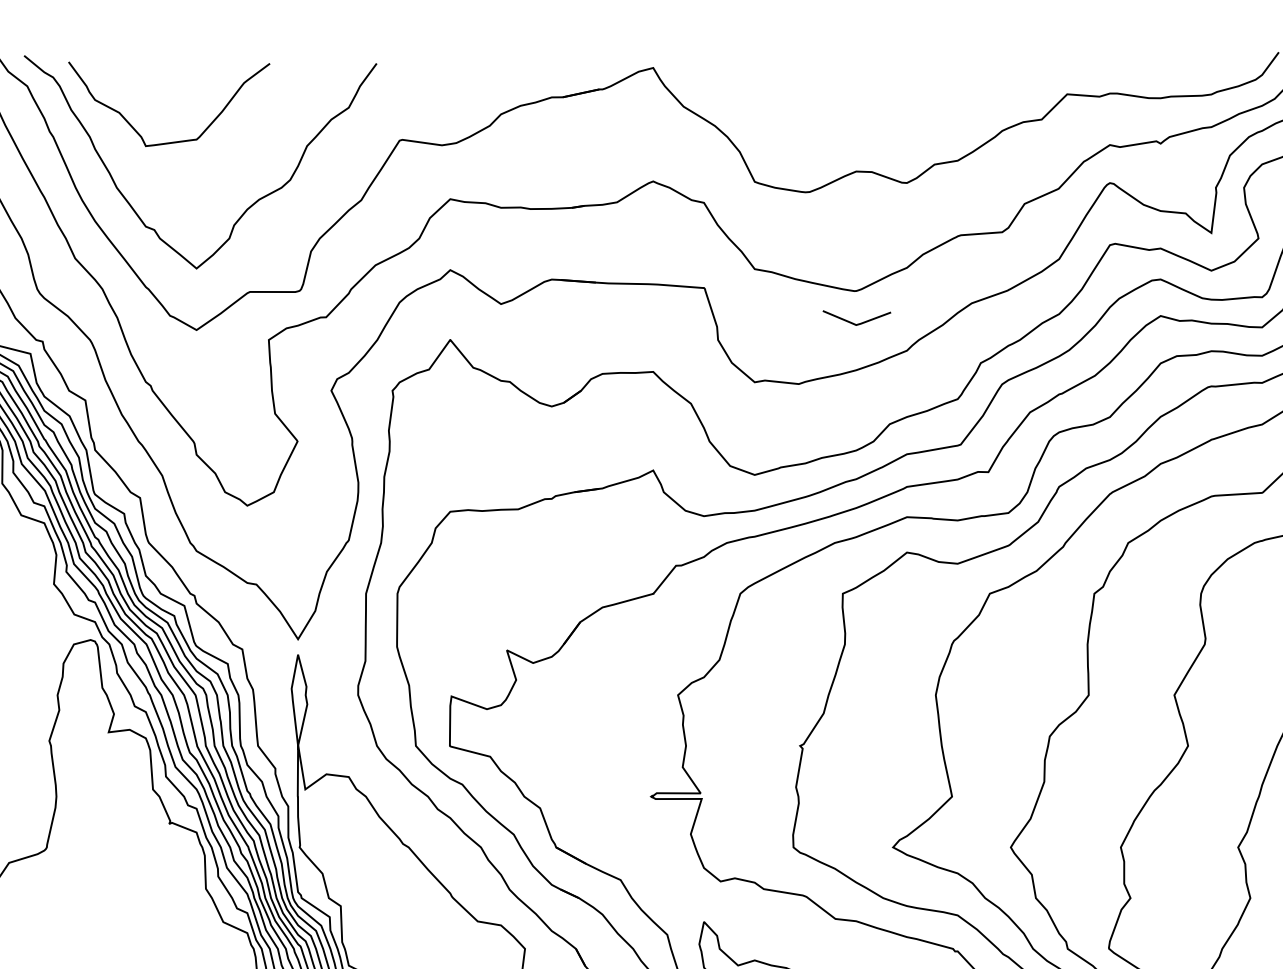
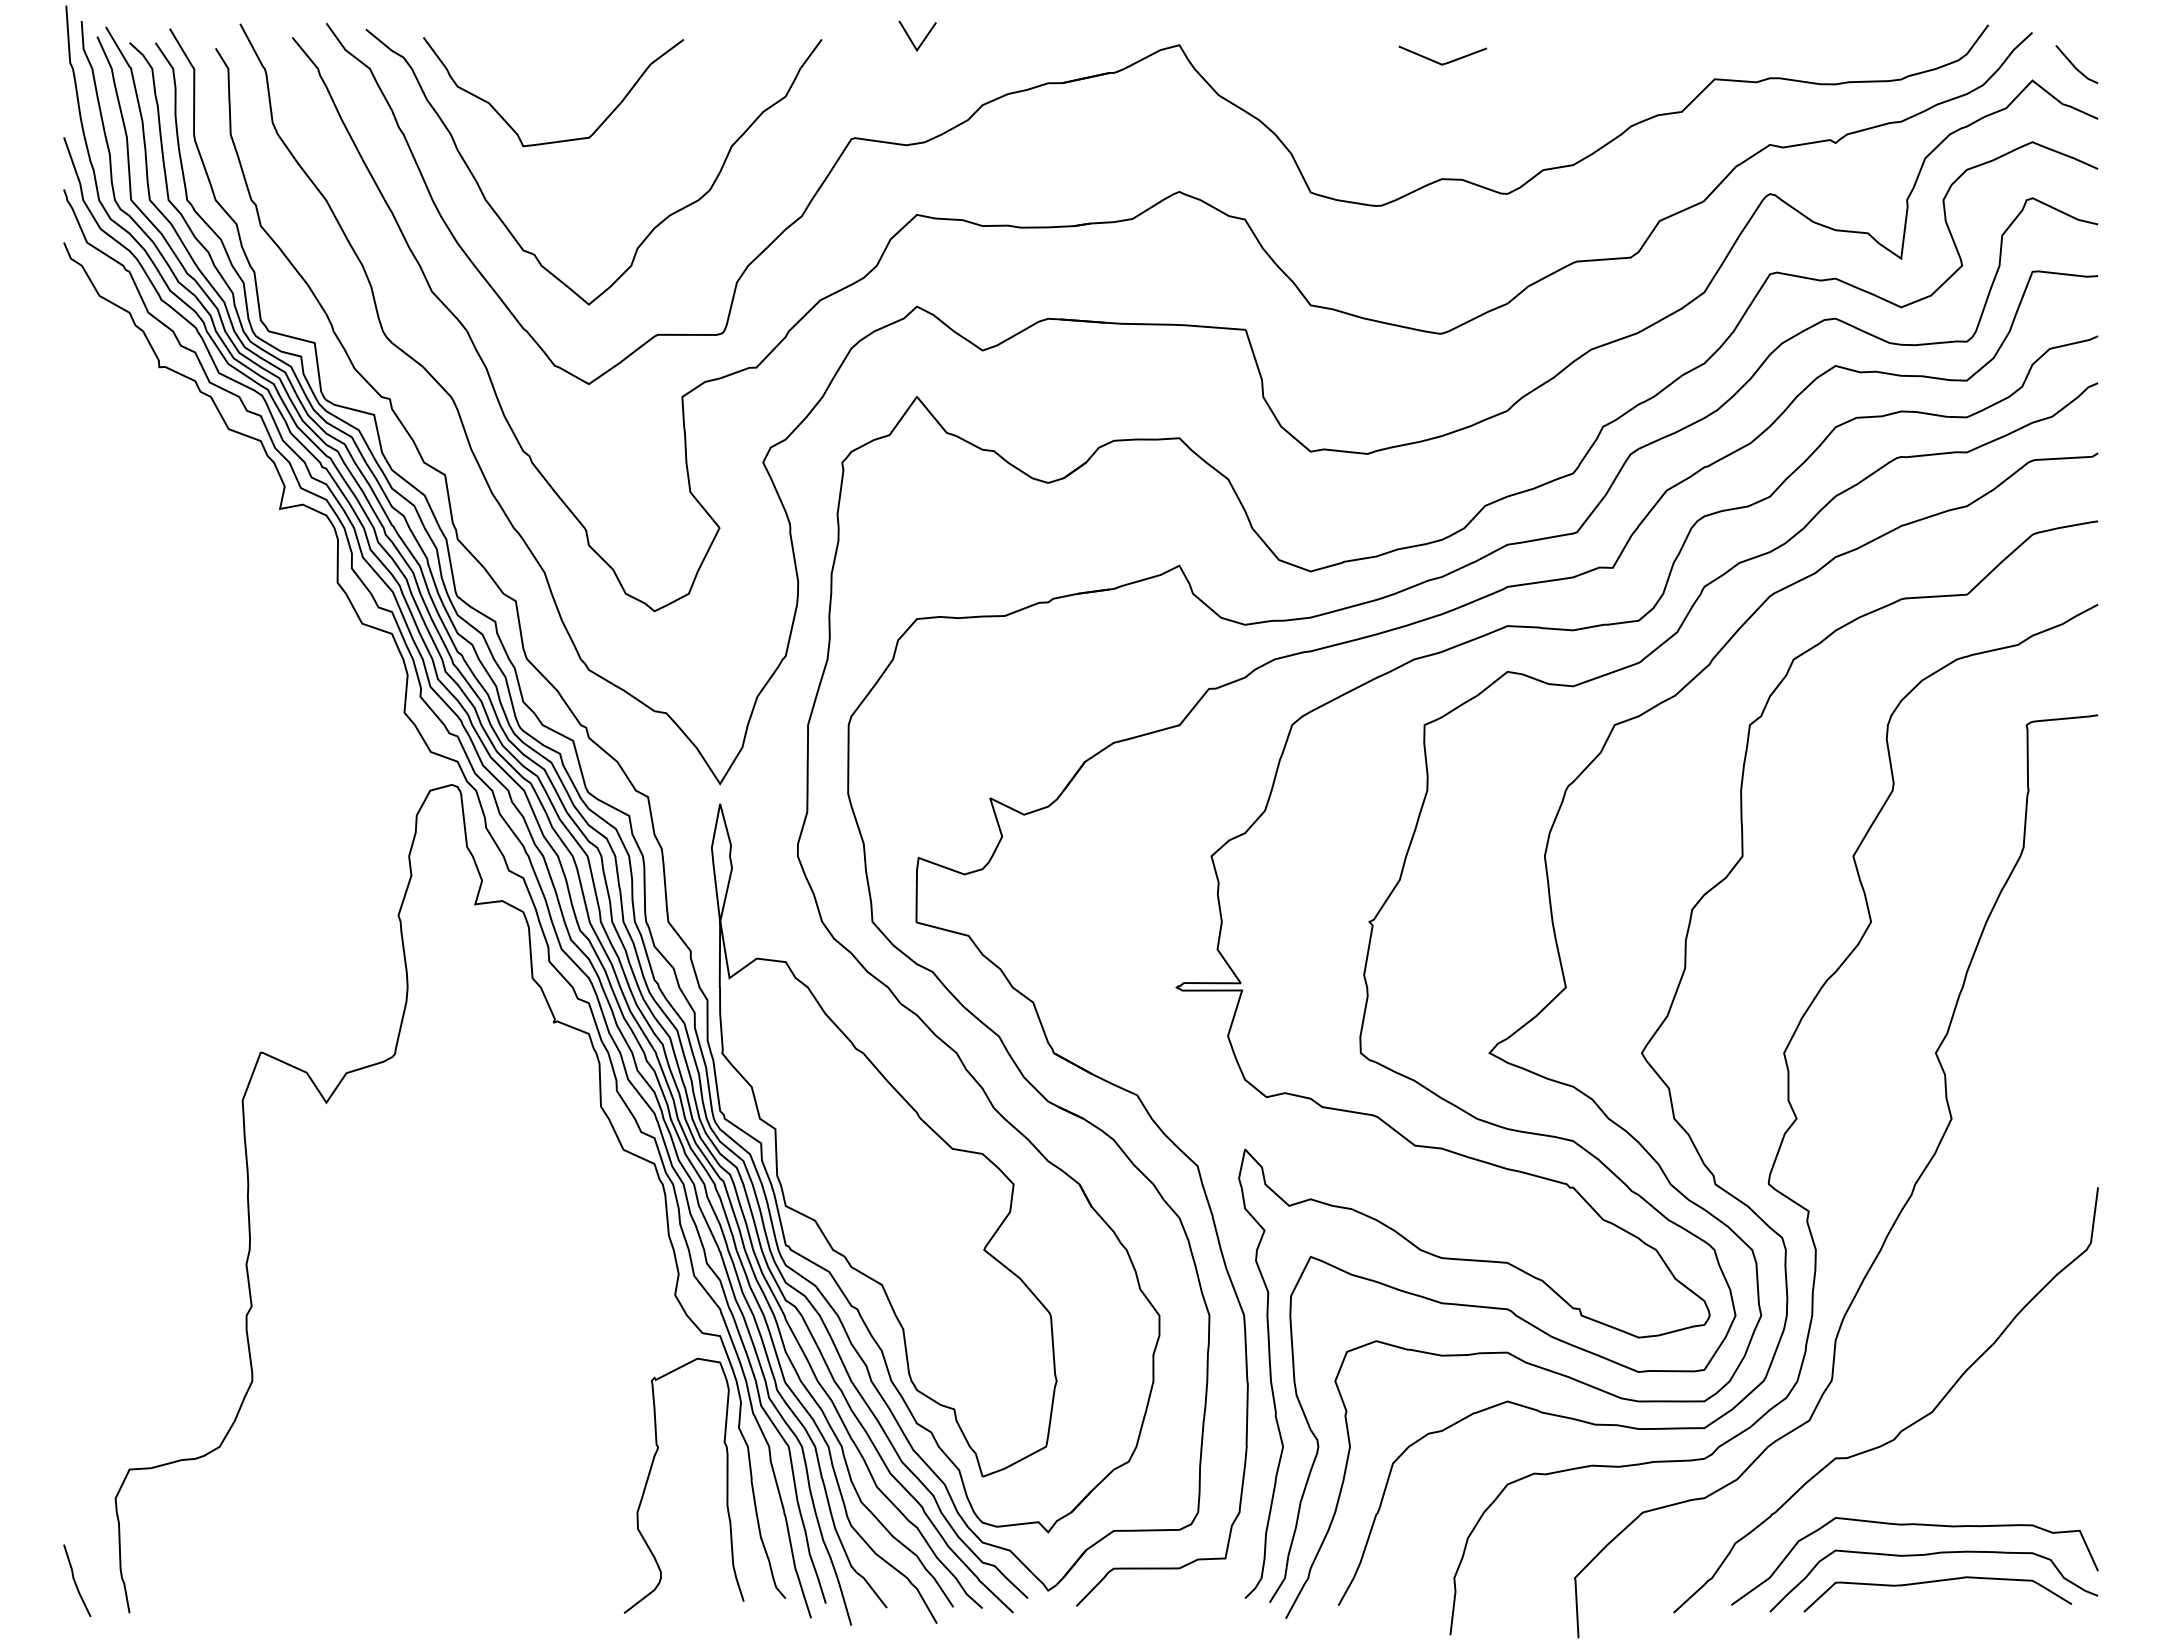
line: (446, 64) -> (912, 40), added
line: (854, 323) -> (1439, 62), moved

